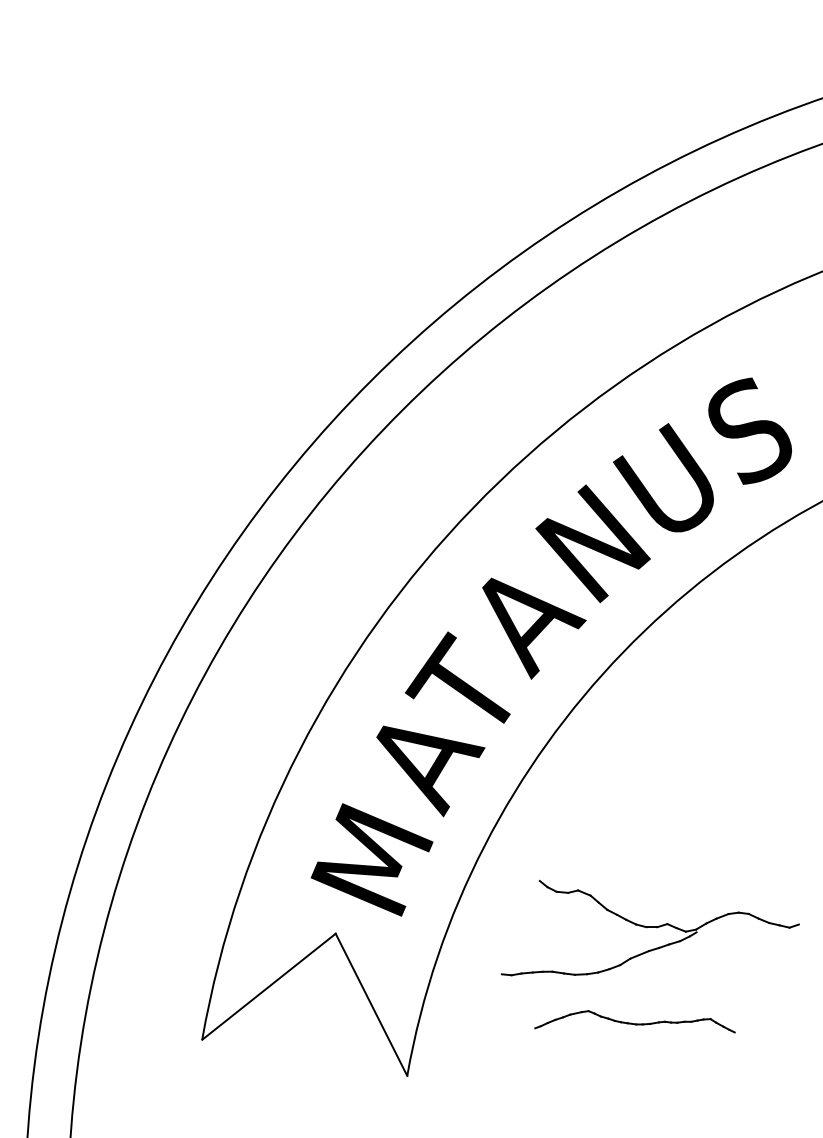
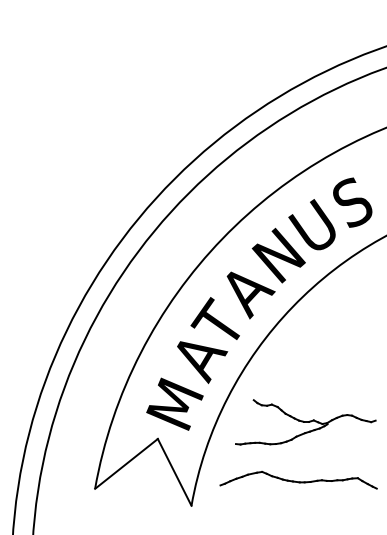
part: (649, 928) -> (305, 422), moved
part: (634, 1022) -> (298, 480), size x1.67

